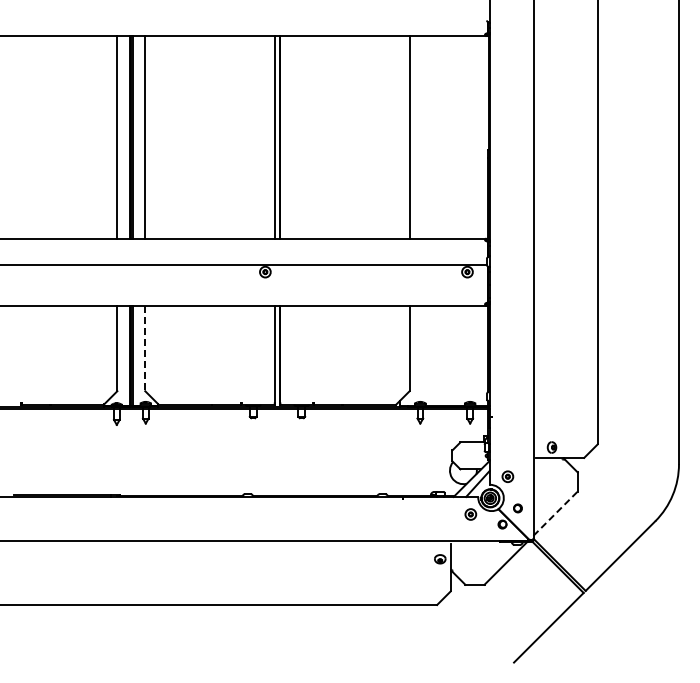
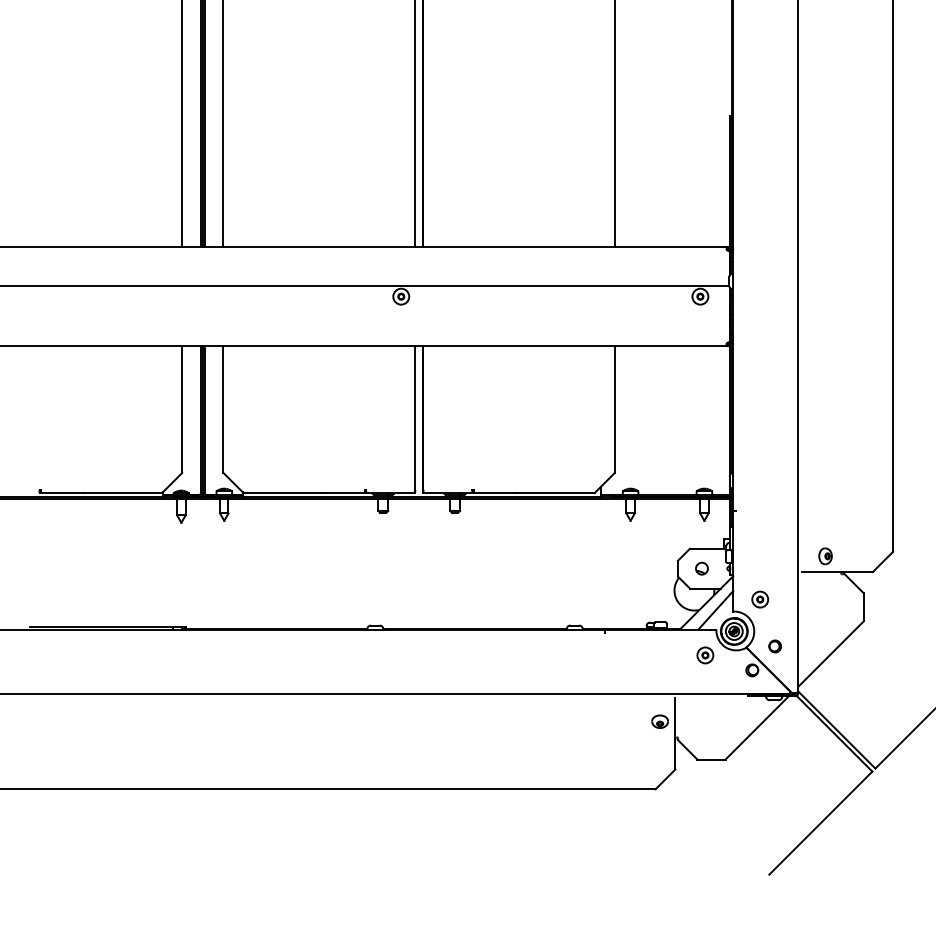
line: (145, 348) -> (223, 409), dashed -> solid
part: (468, 455) -> (701, 568), added
line: (555, 513) -> (830, 653), dashed -> solid

